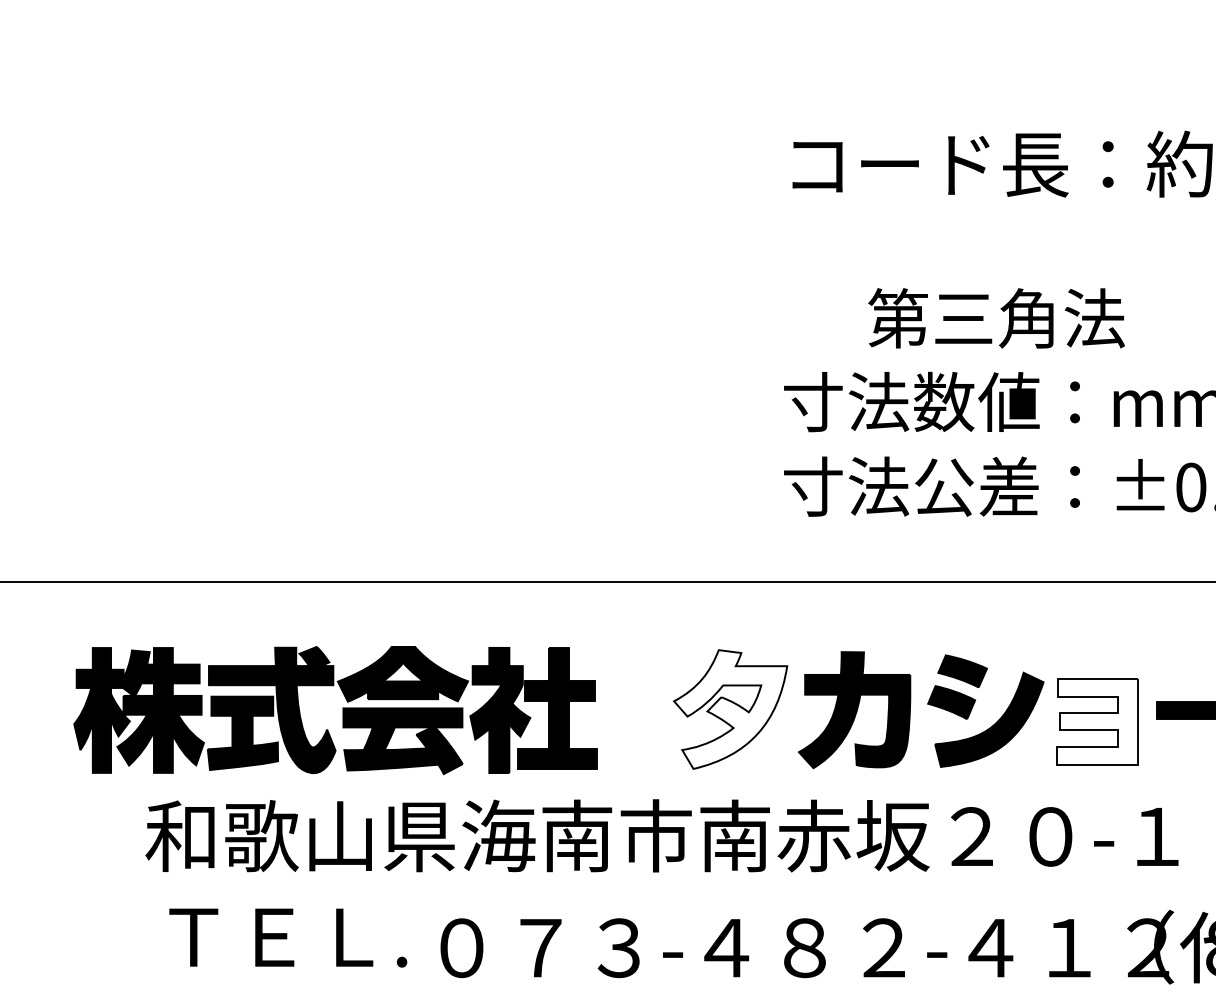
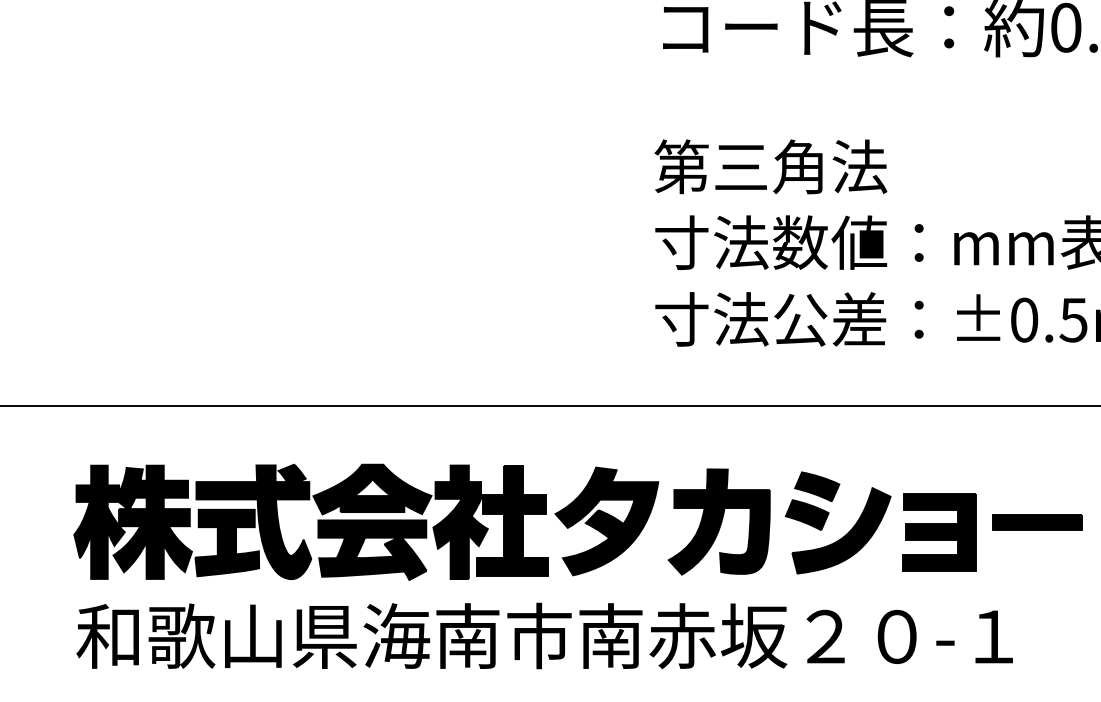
text: (996, 318) -> (770, 166), moved
fill: (730, 709) -> (606, 521), added
part: (342, 710) -> (317, 522), moved
fill: (1097, 721) -> (939, 532), added

